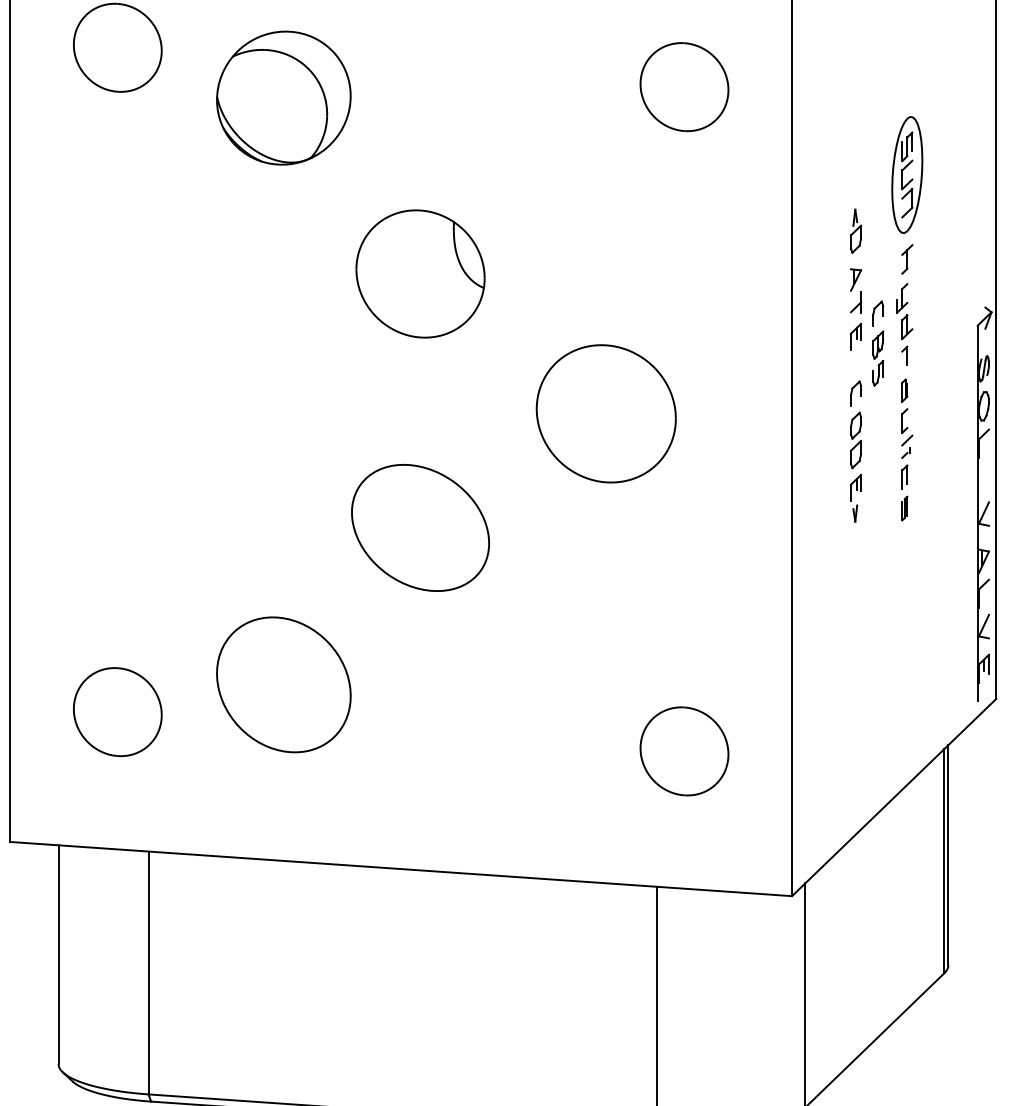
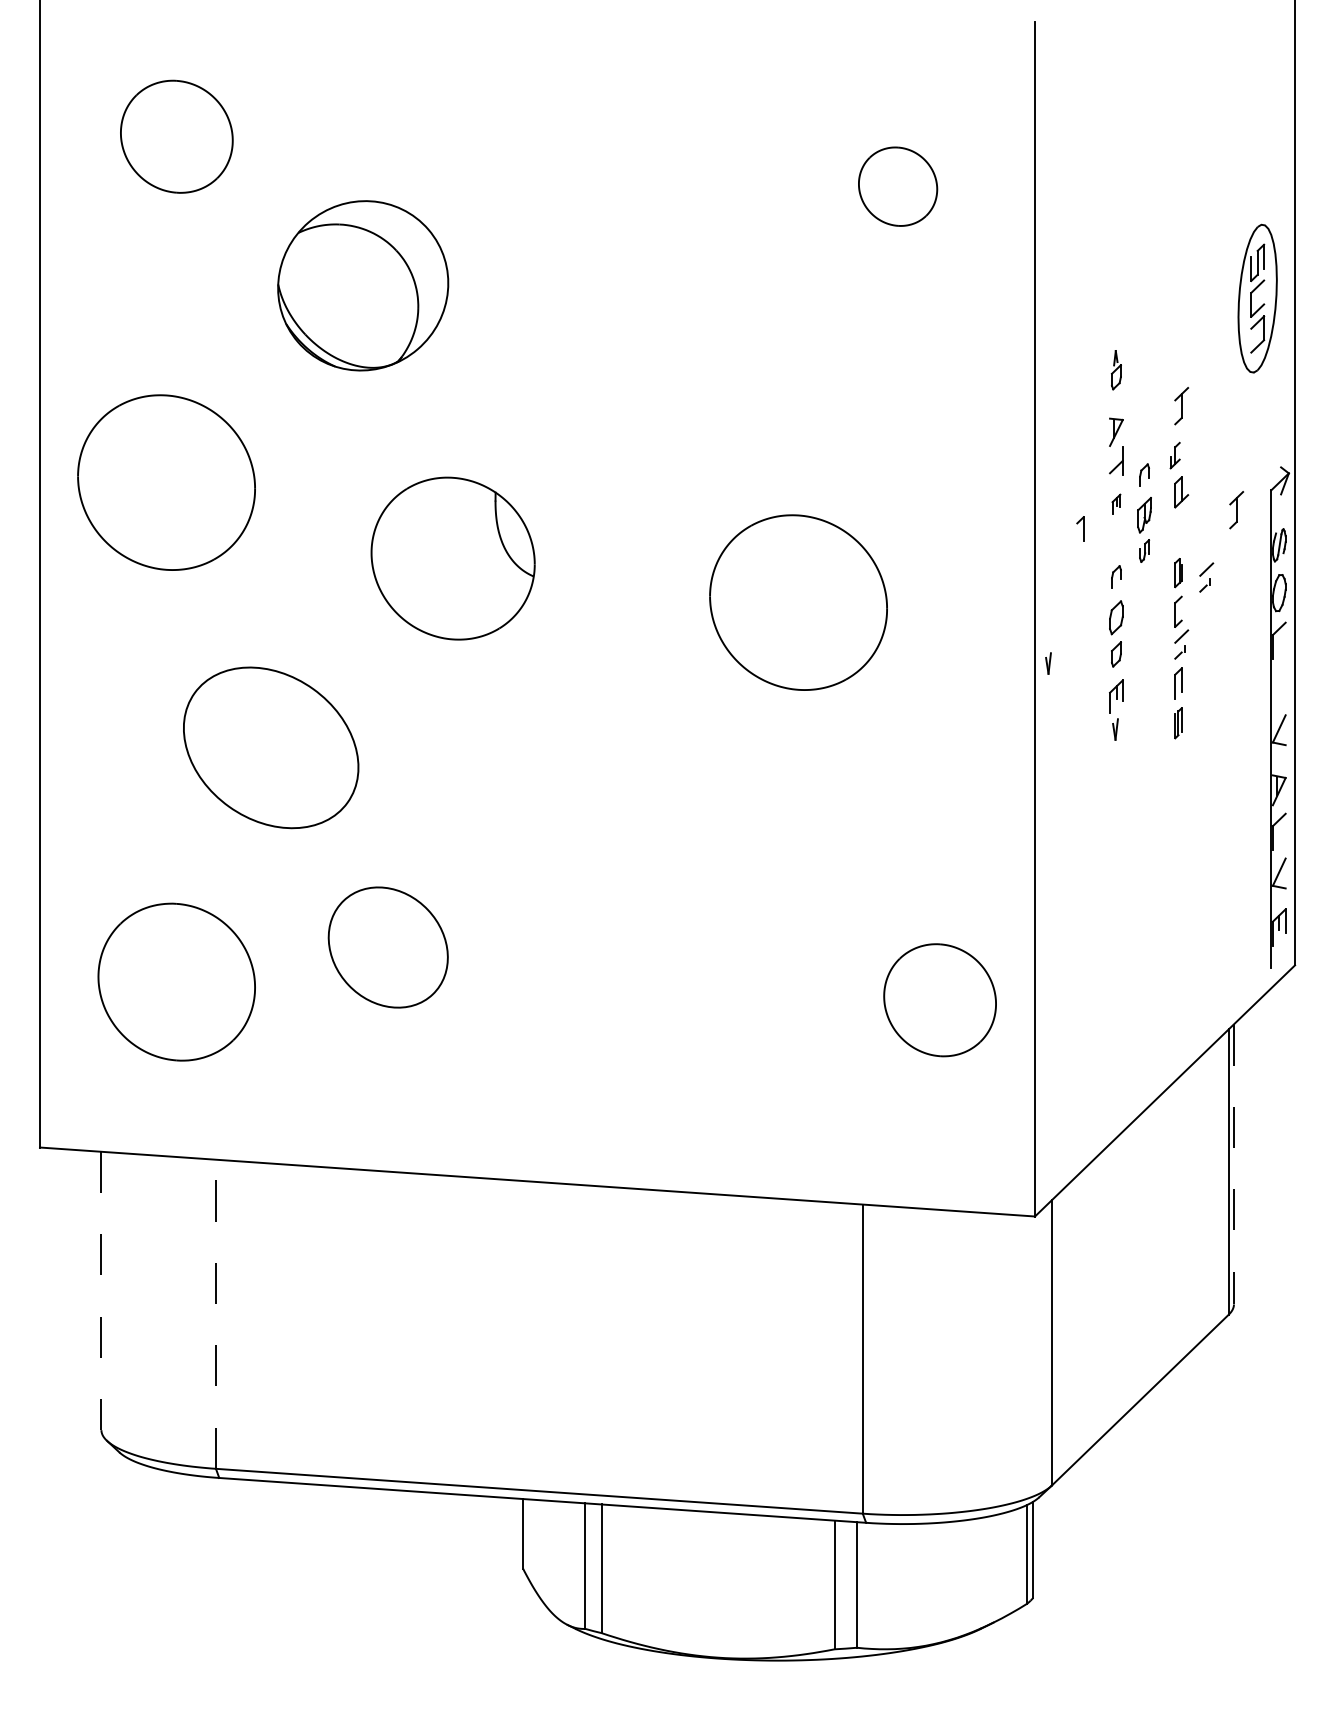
part: (684, 86) -> (897, 186), size x0.7
part: (284, 97) -> (363, 285), moved
part: (907, 174) -> (1257, 298), moved
part: (856, 230) -> (1116, 369), size x0.7
part: (420, 273) -> (452, 558), moved
part: (901, 298) -> (1174, 455), size x0.7
part: (878, 313) -> (1144, 474), size x0.7
part: (109, 319) -> (166, 482), added
part: (856, 336) -> (1116, 504), size x0.6
part: (950, 341) -> (1236, 510), added
part: (904, 355) -> (1080, 528), moved
part: (878, 372) -> (1144, 550), size x0.7
part: (856, 393) -> (1116, 576), size x0.7
part: (926, 394) -> (1206, 577), added
part: (856, 454) -> (1116, 654), size x0.7
part: (802, 461) -> (1048, 663), added
part: (420, 527) -> (271, 747), moved
part: (284, 684) -> (388, 947), size x0.7
part: (117, 712) -> (176, 982), size x1.4
part: (684, 751) -> (939, 1000), moved
line: (948, 855) -> (1233, 1164), solid -> dashed
line: (58, 955) -> (101, 1291), solid -> dashed
line: (148, 973) -> (215, 1314), solid -> dashed

